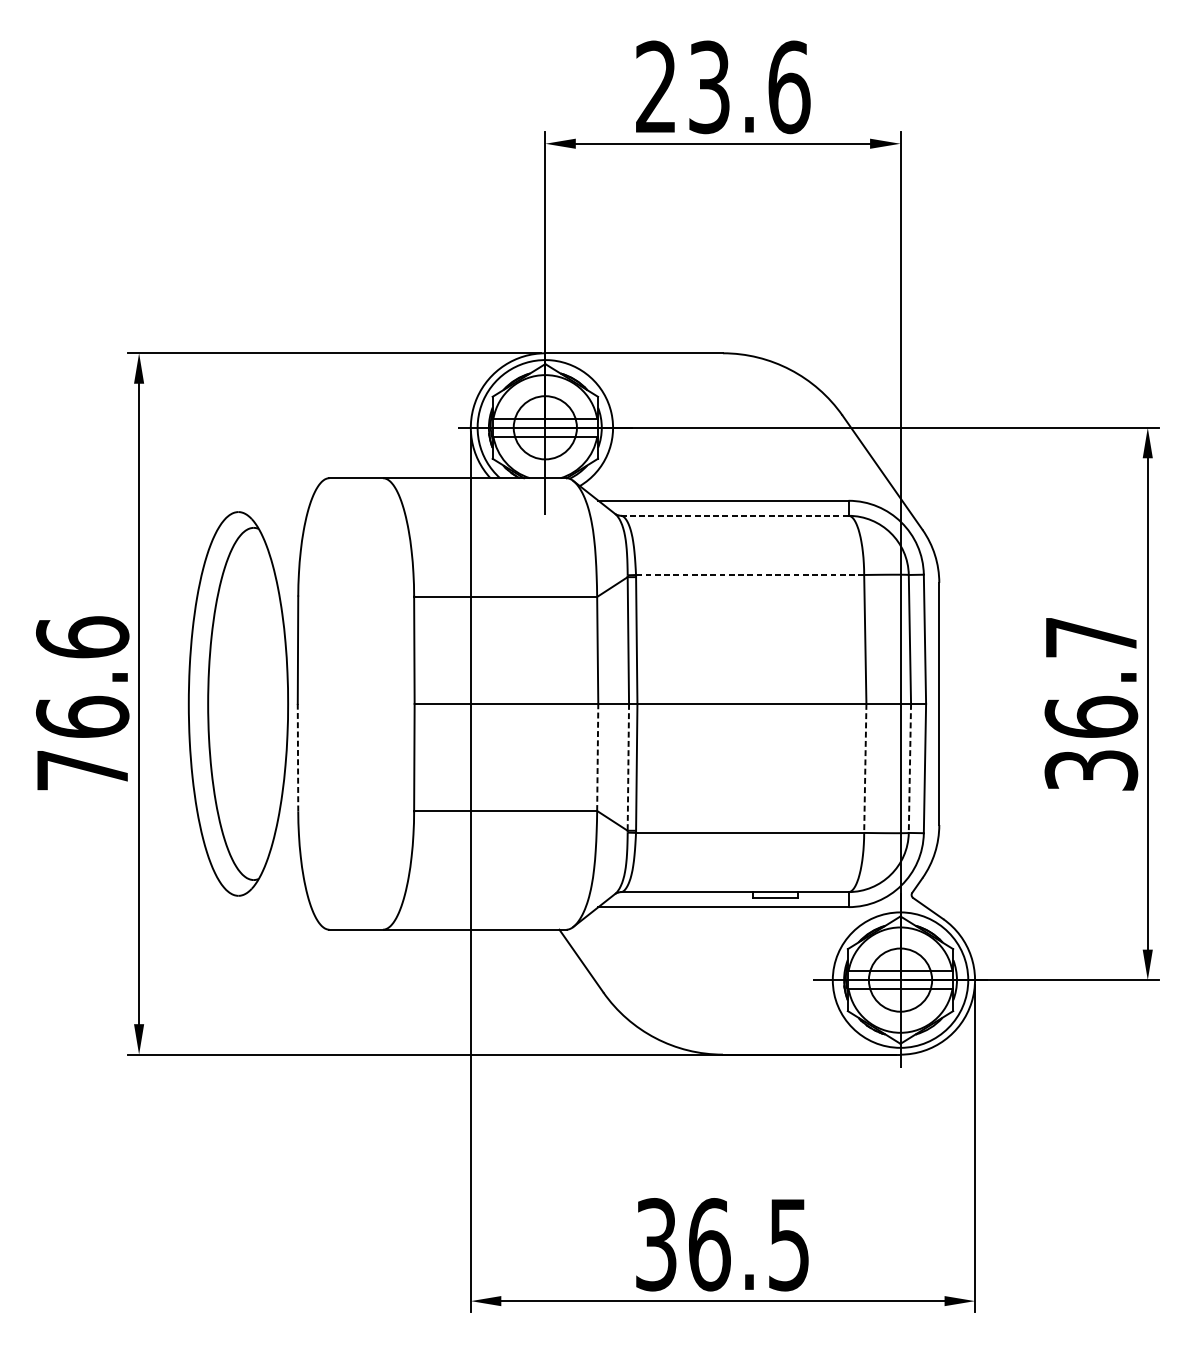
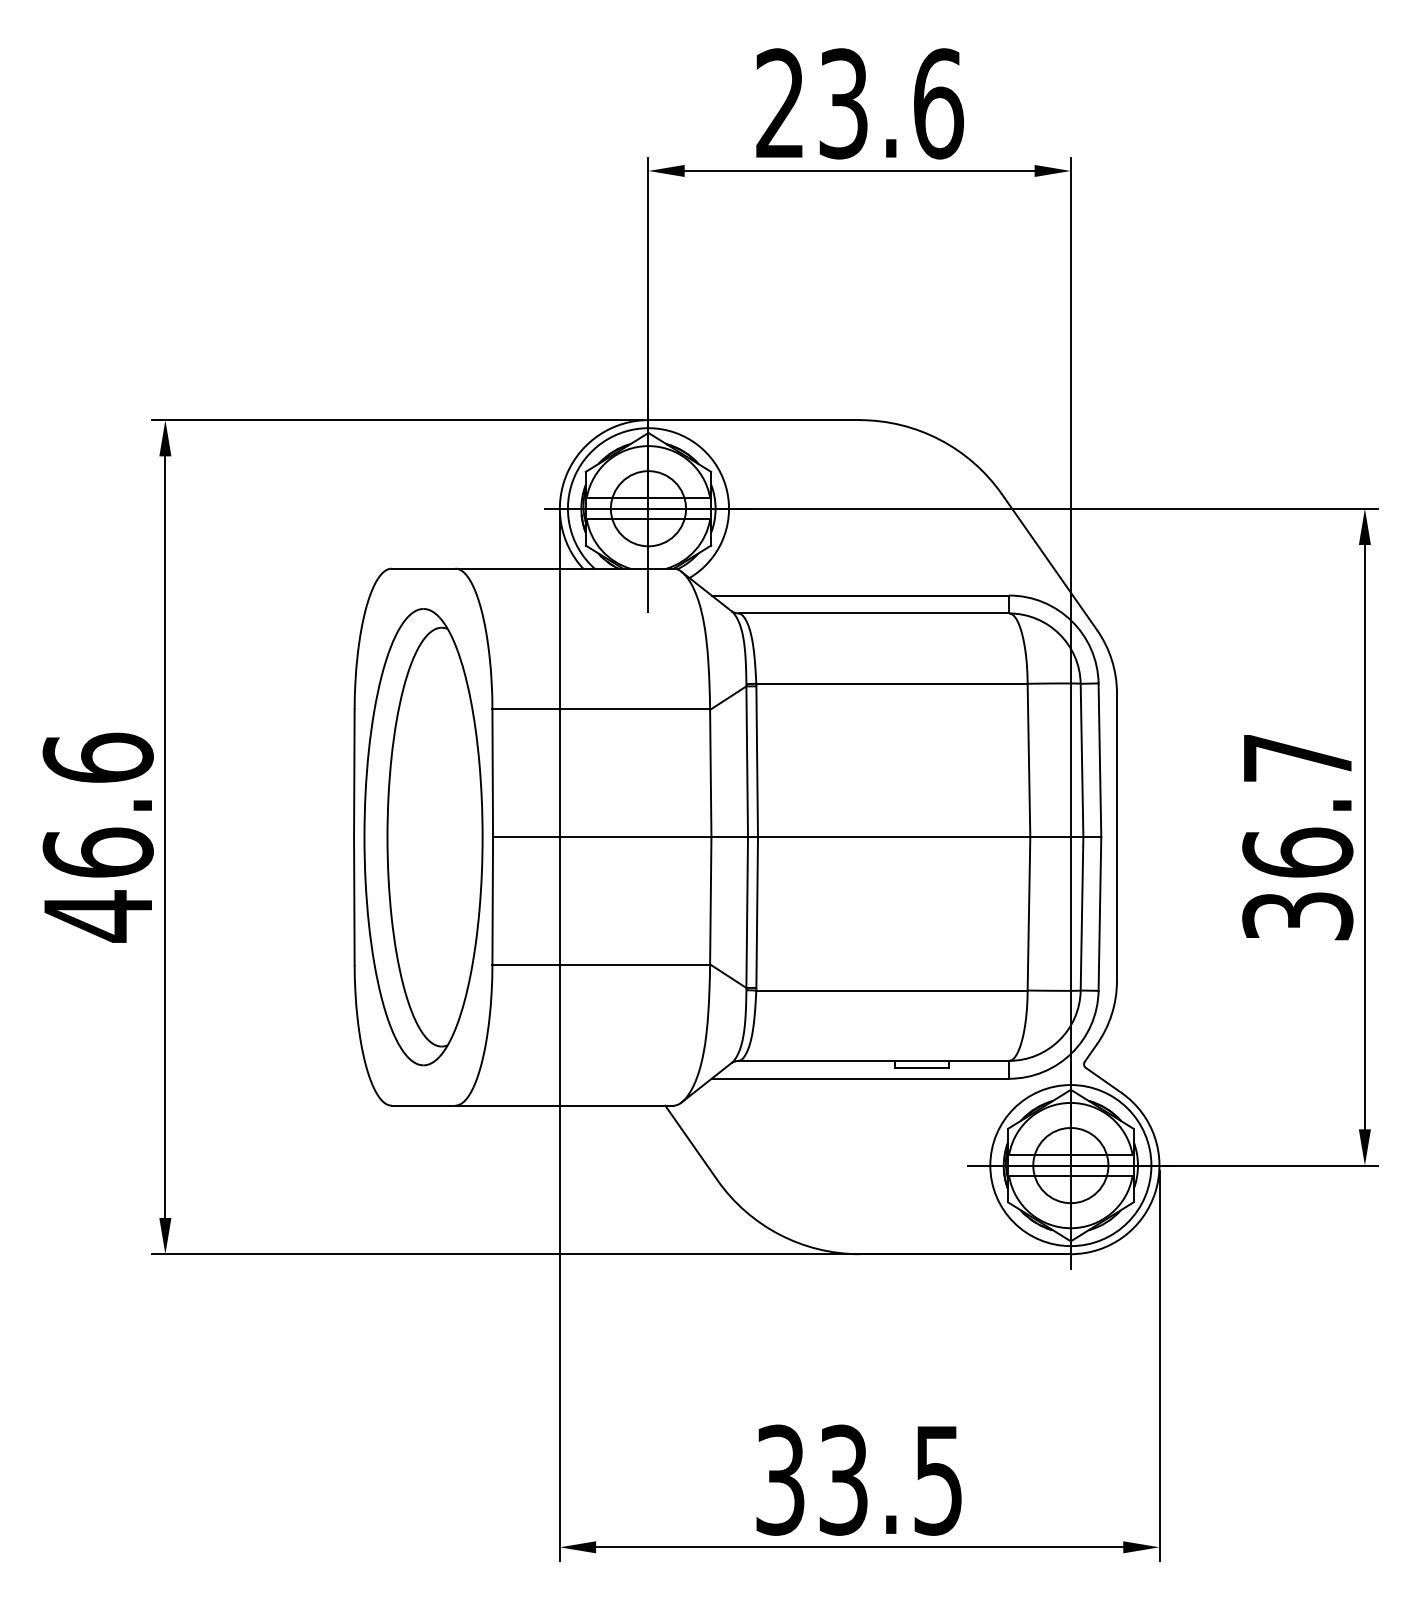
line: (734, 515) -> (873, 613), dashed -> solid
line: (749, 574) -> (891, 683), dashed -> solid
part: (238, 704) -> (423, 837), moved
line: (597, 757) -> (710, 900), dashed -> solid
line: (298, 758) -> (354, 901), dashed -> solid
line: (628, 768) -> (747, 913), dashed -> solid
line: (864, 768) -> (1028, 913), dashed -> solid
line: (910, 768) -> (1082, 913), dashed -> solid
text: (82, 770) -> (97, 916), 76.6 -> 46.6
text: (710, 1244) -> (844, 1479), 36.5 -> 33.5

